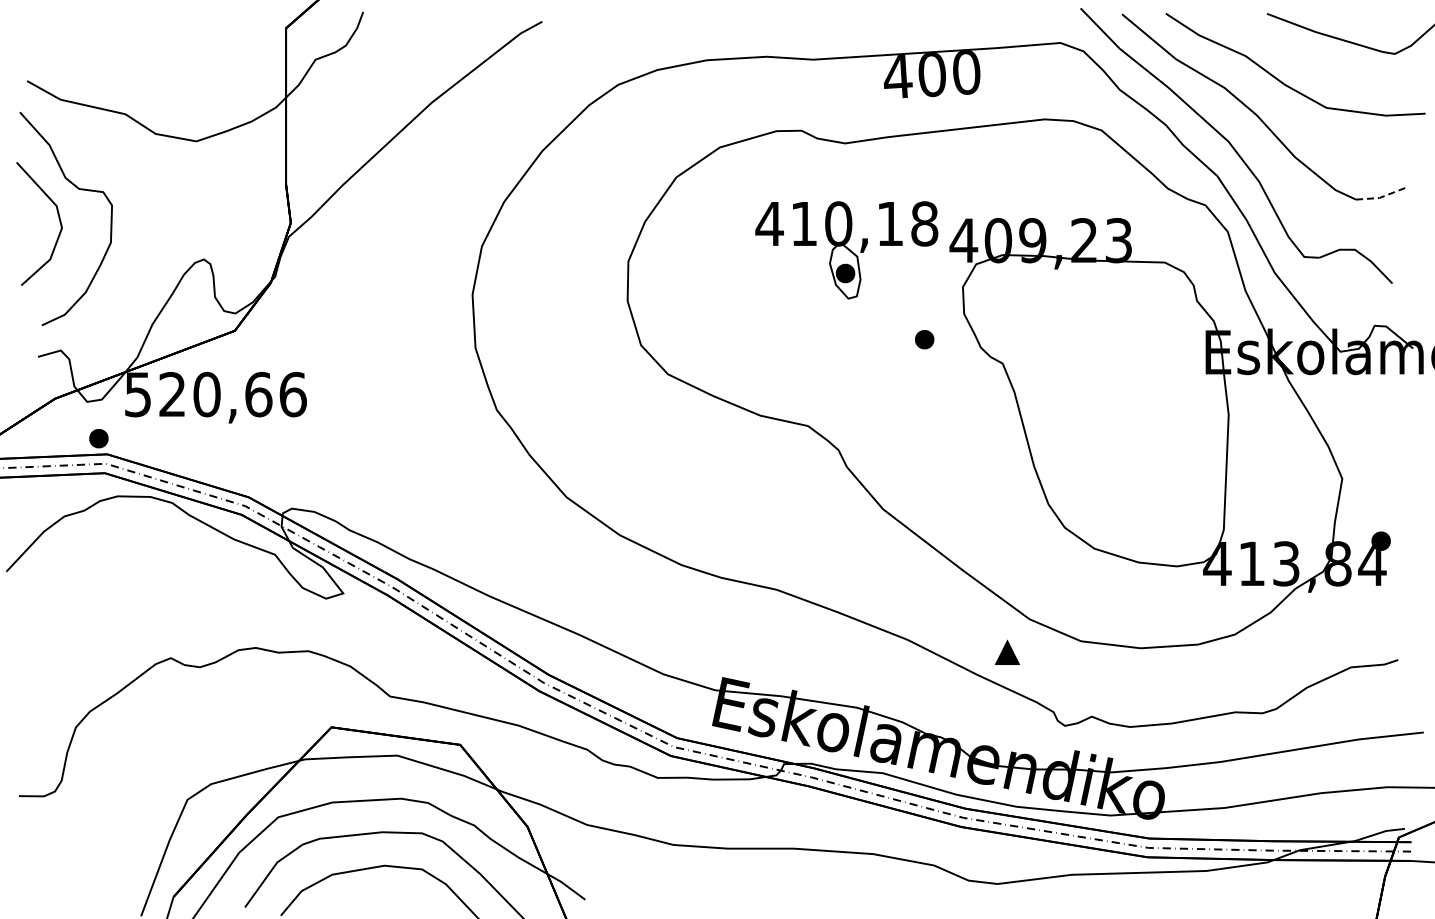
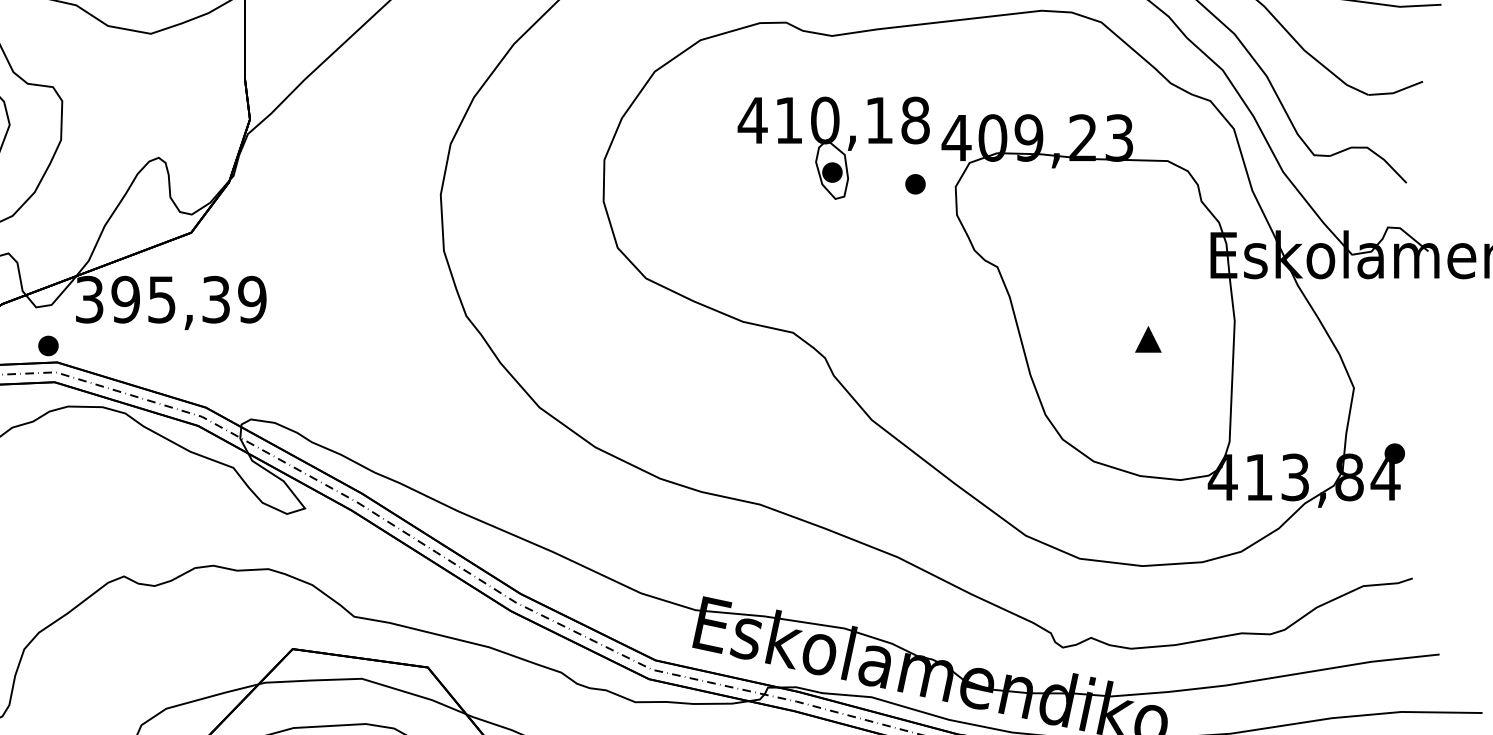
line: (1382, 196) -> (1396, 91), dashed -> solid
part: (924, 339) -> (915, 184), moved
text: (215, 394) -> (170, 299), 520,66 -> 395,39
part: (1007, 651) -> (1148, 338), moved

